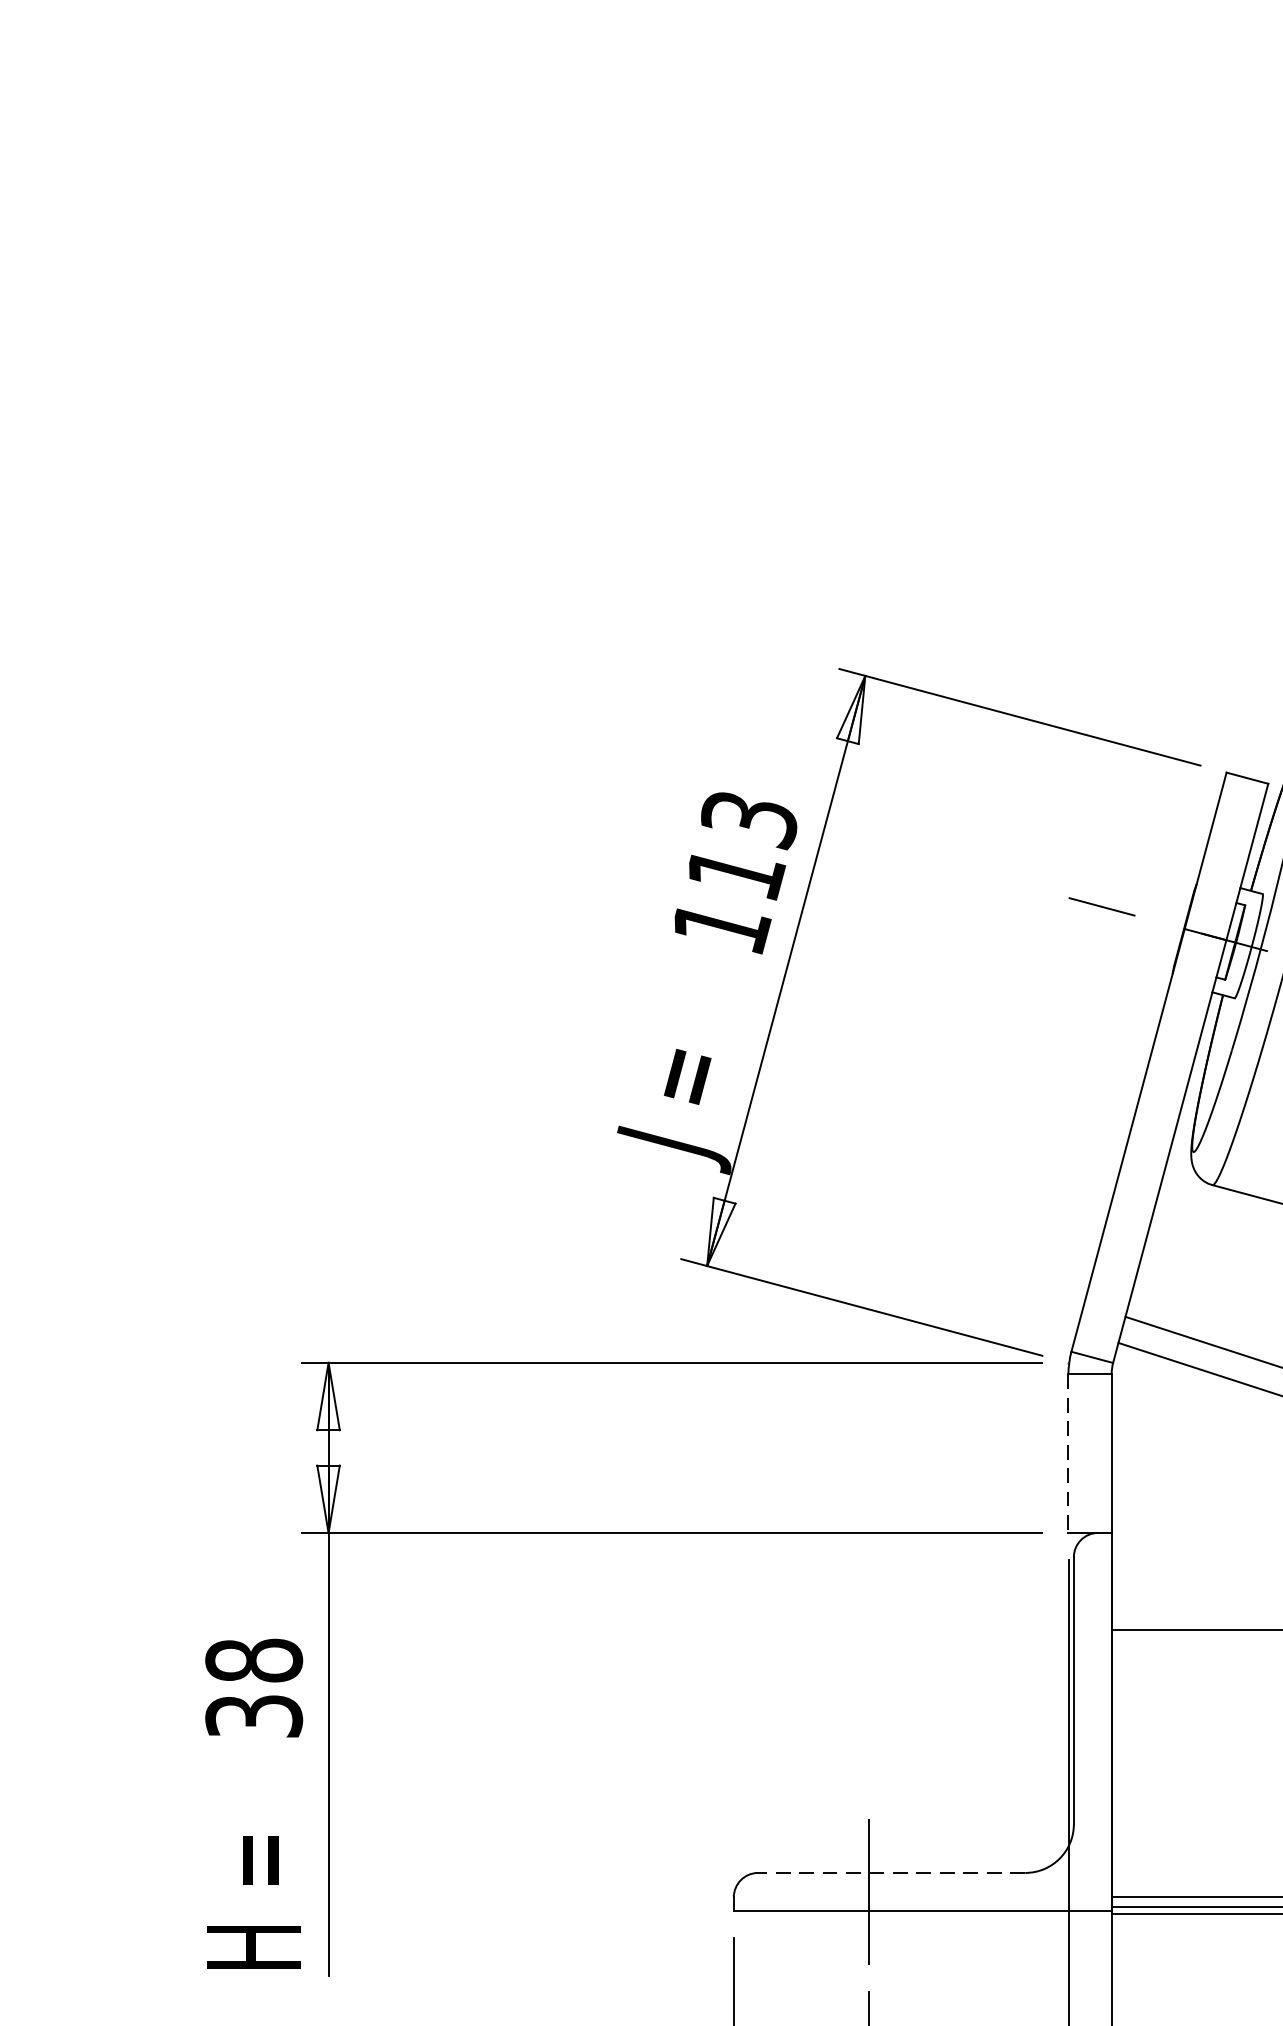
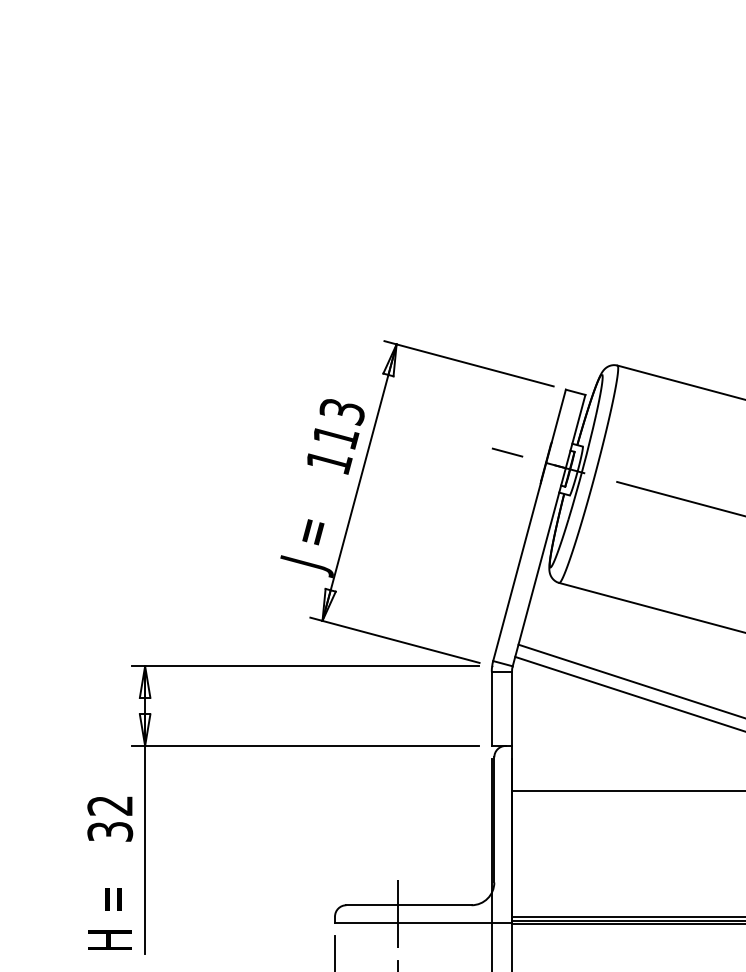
line: (1067, 1455) -> (491, 709), dashed -> solid
text: (254, 1660) -> (110, 805), 38 -> 32
line: (890, 1873) -> (408, 905), dashed -> solid

